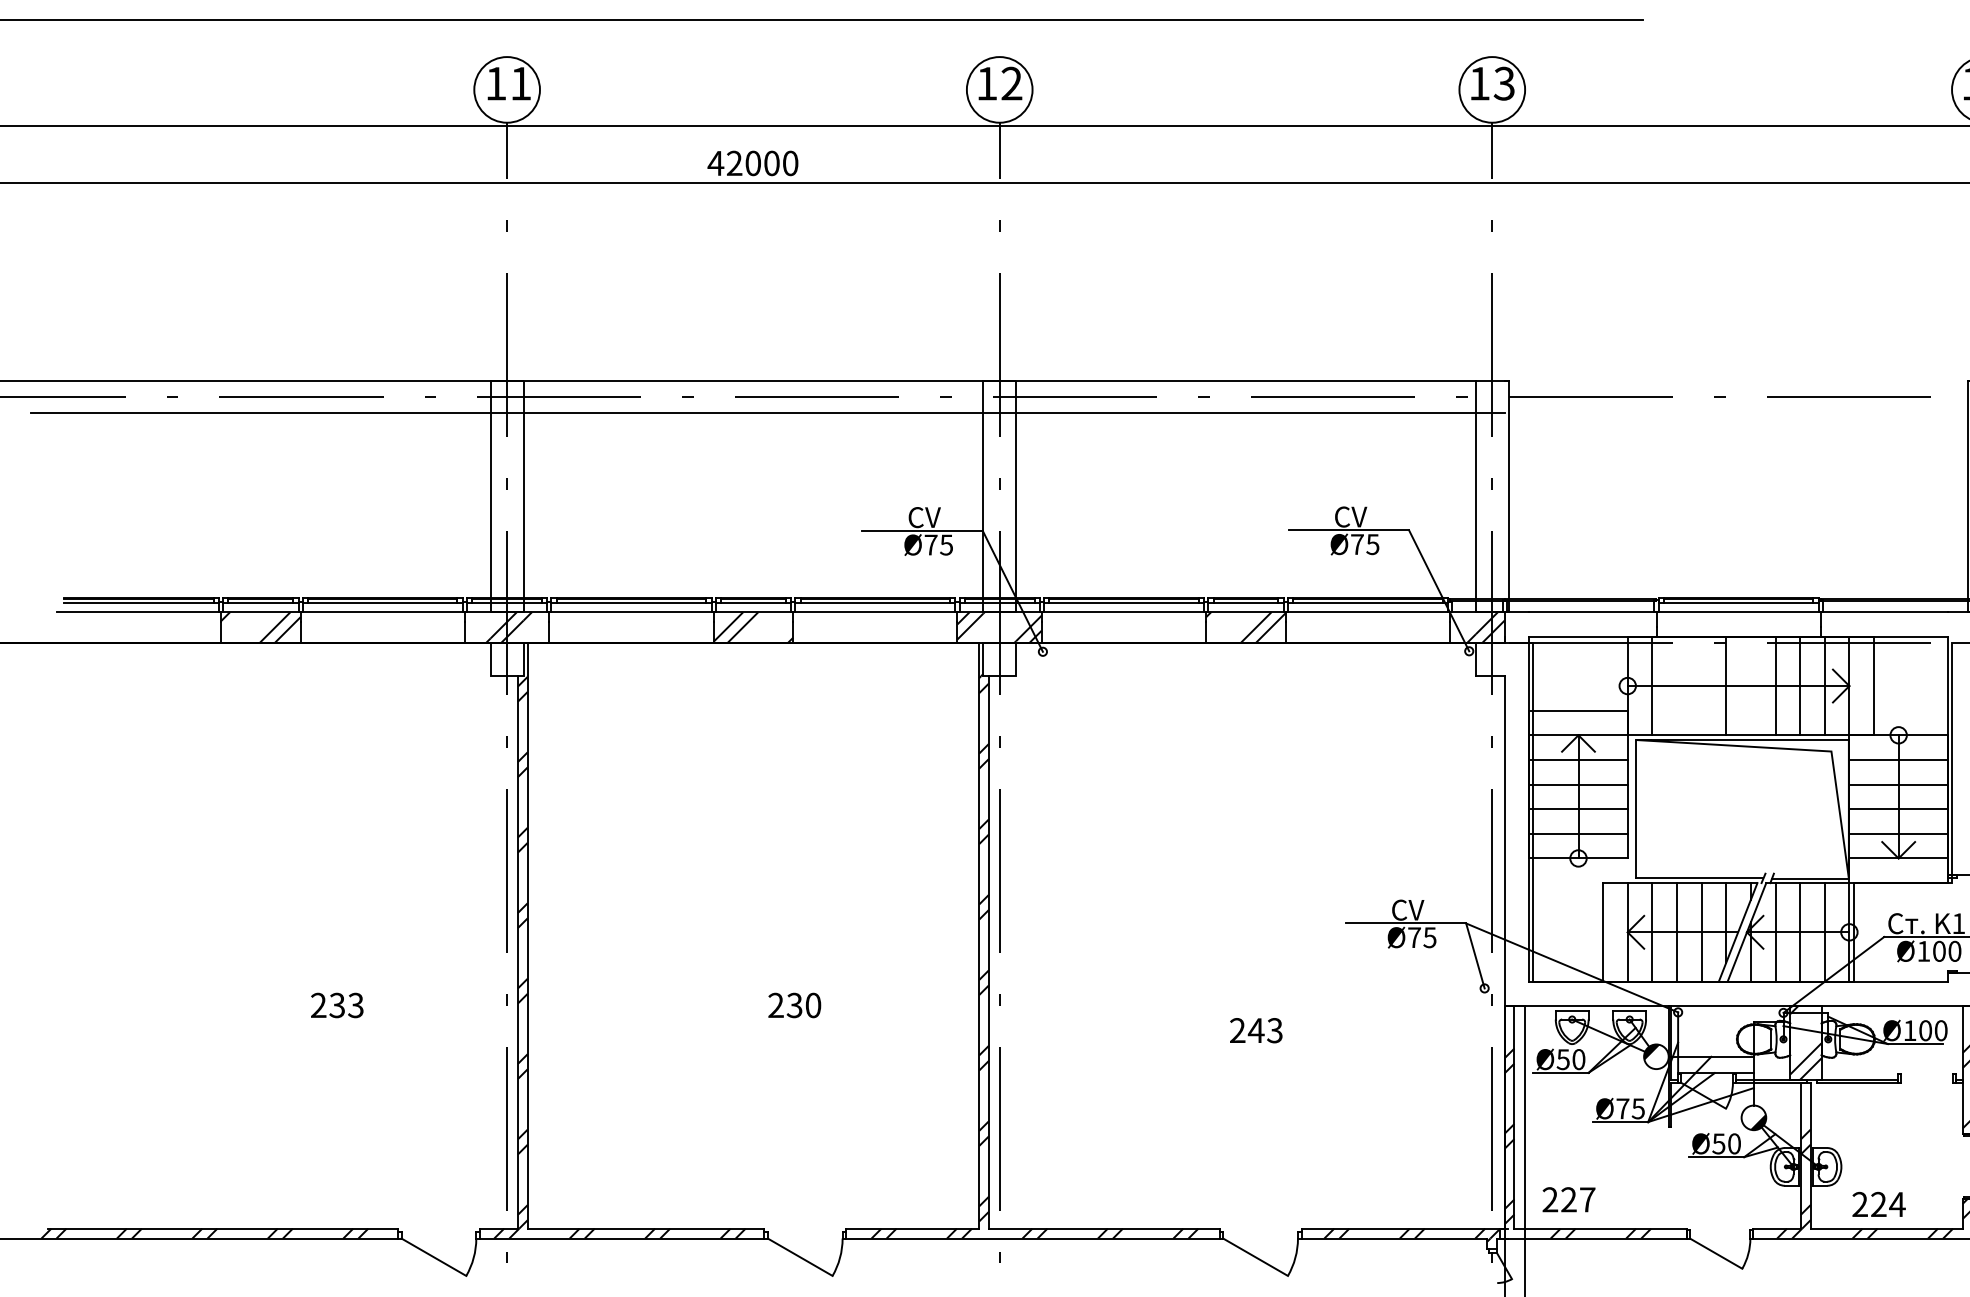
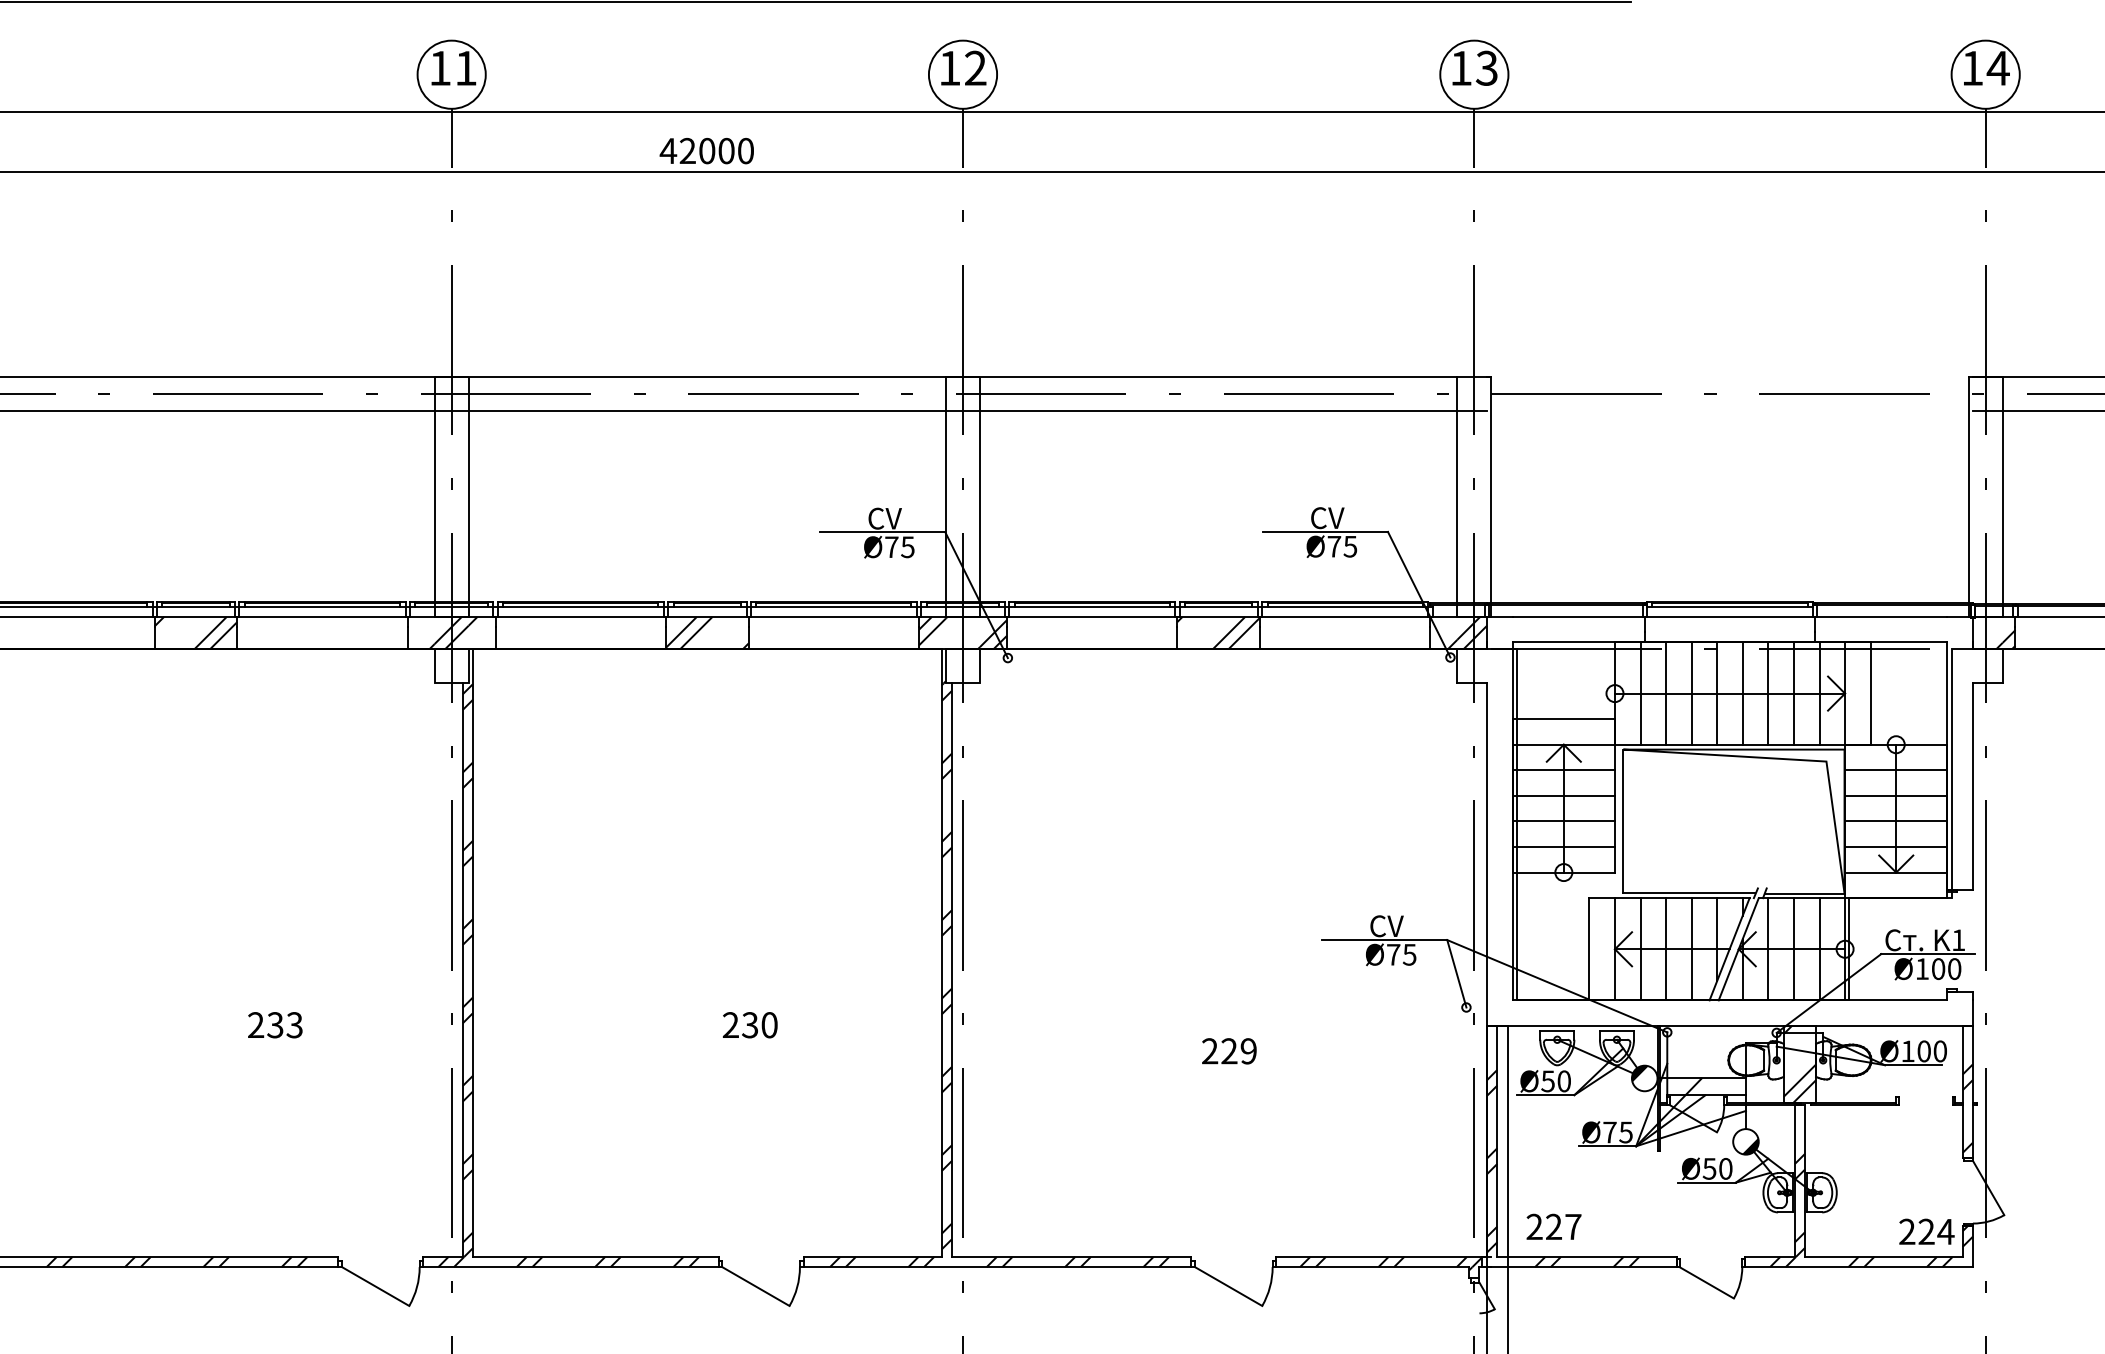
line: (1677, 685) -> (1666, 693), added
line: (1701, 685) -> (1691, 693), added
line: (1750, 685) -> (1742, 693), added
text: (1265, 1030) -> (1238, 1051), 243 -> 229
text: (1878, 1204) -> (1926, 1231), moved

